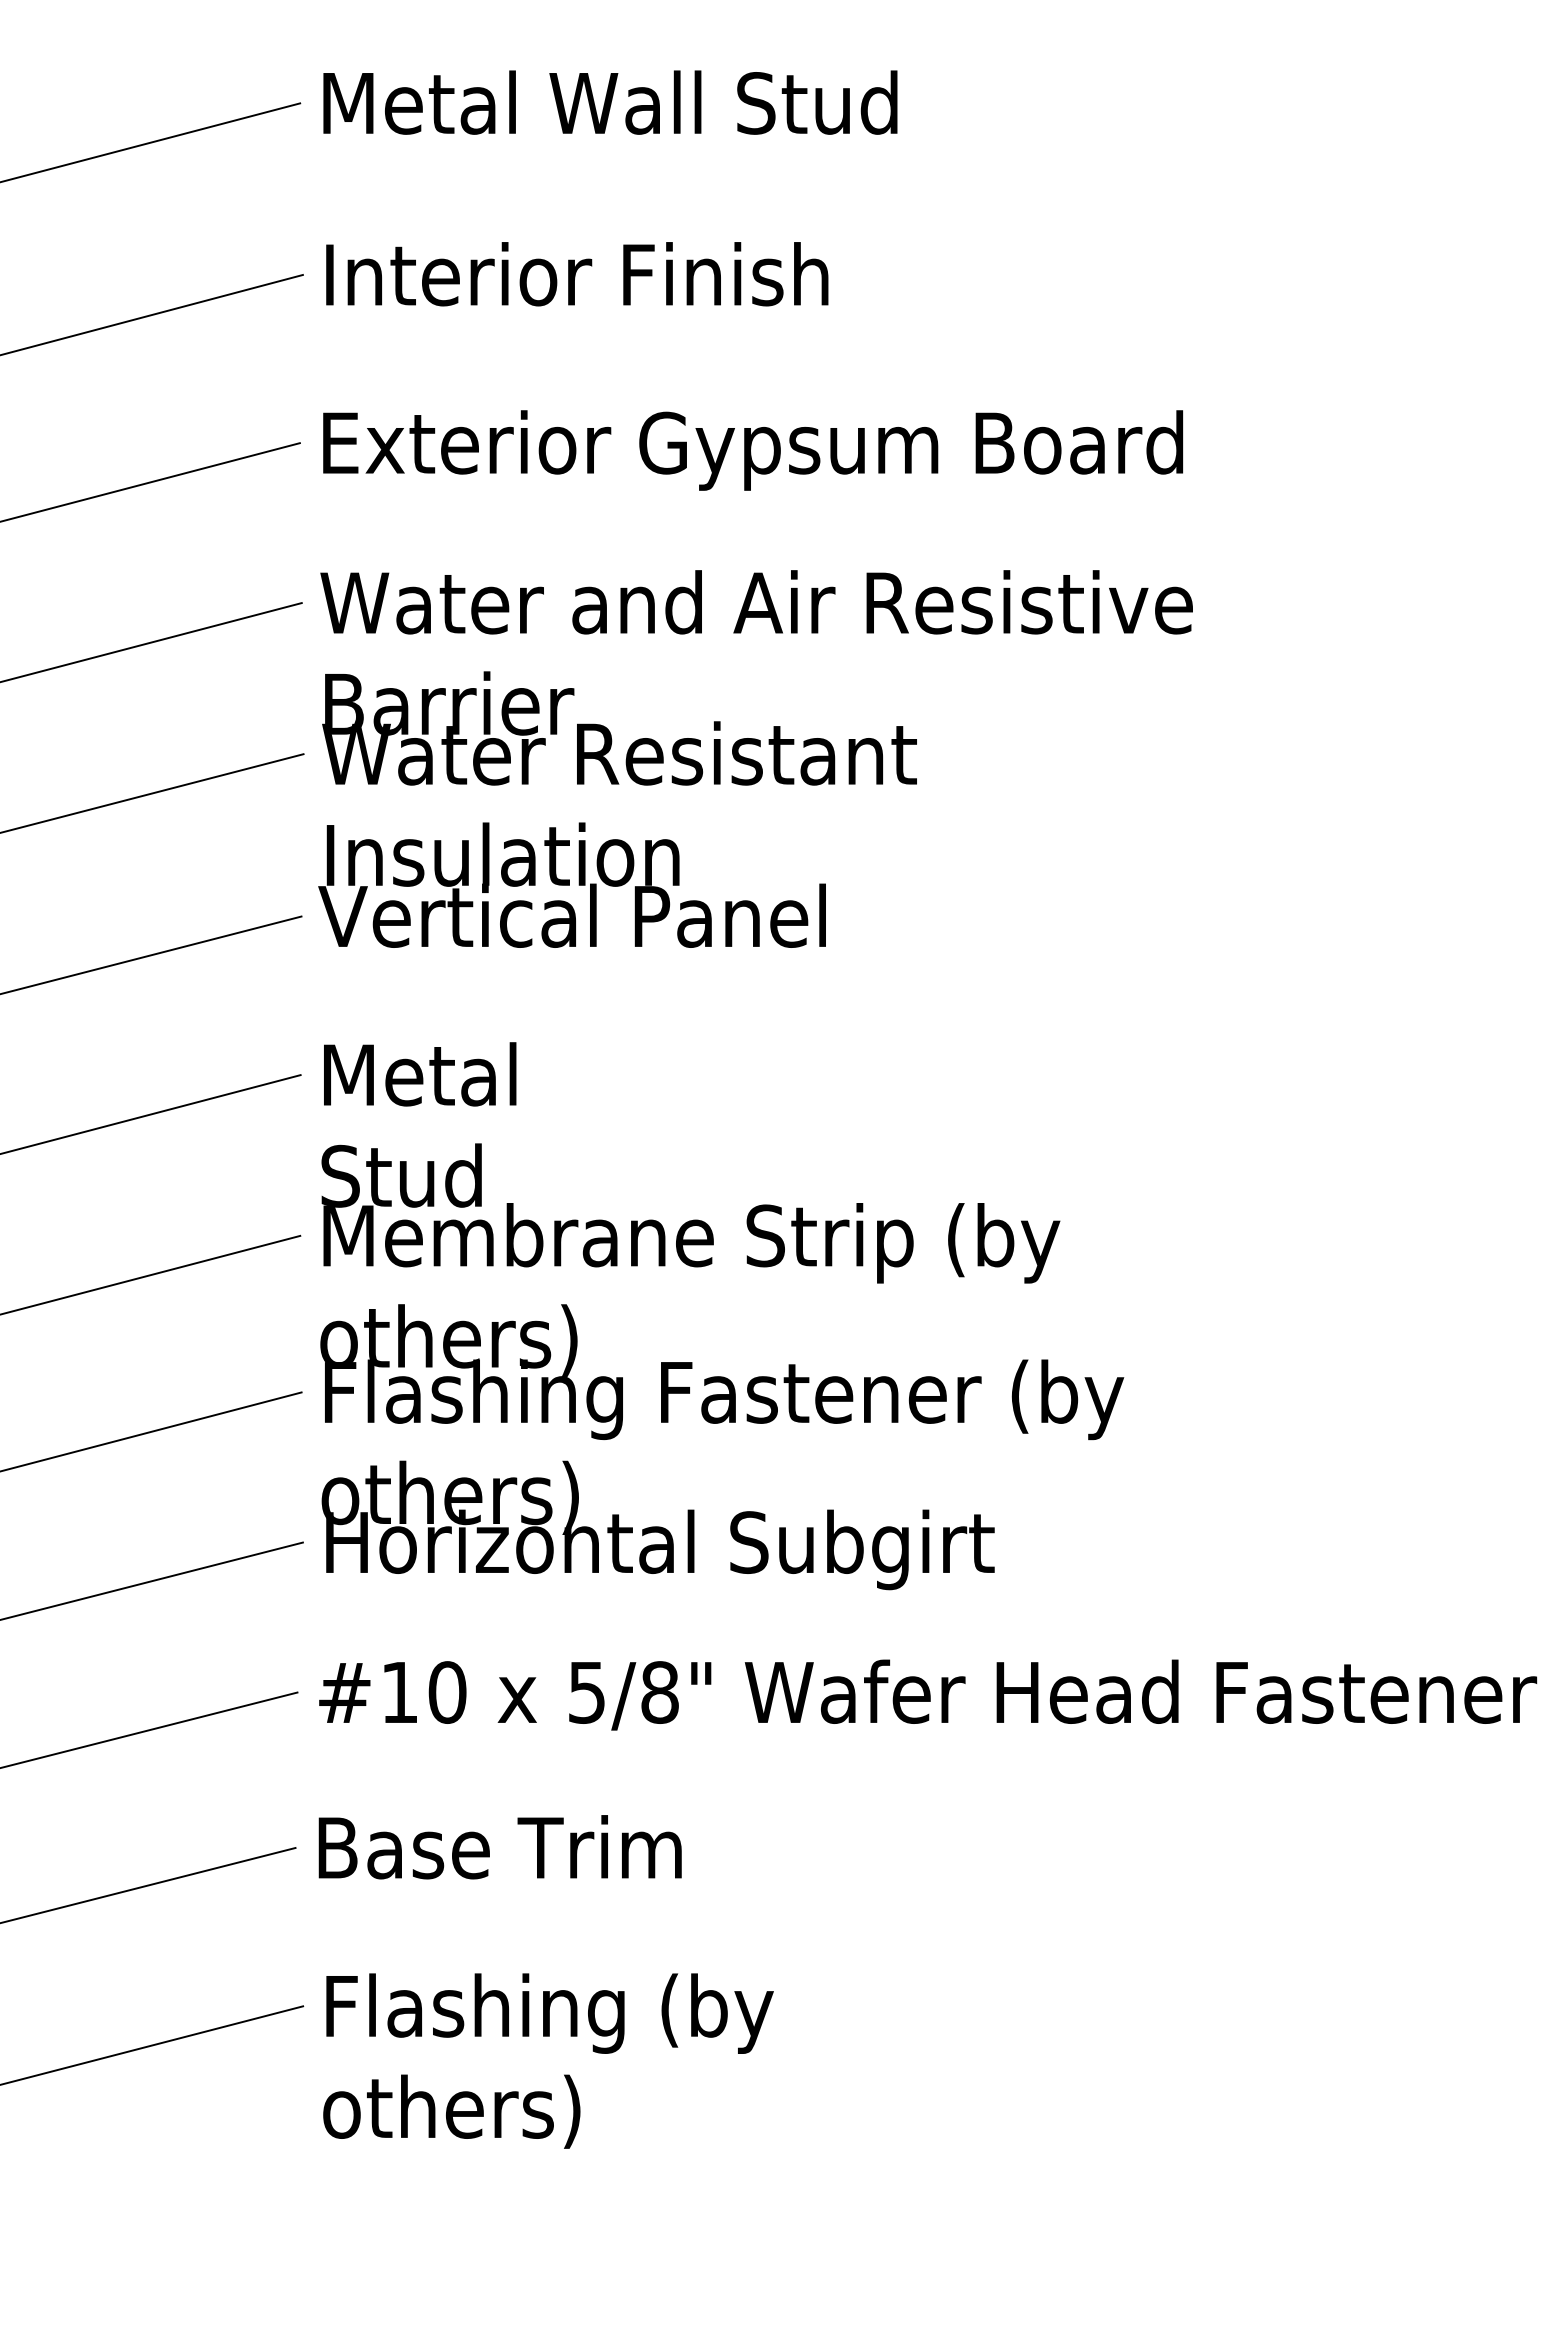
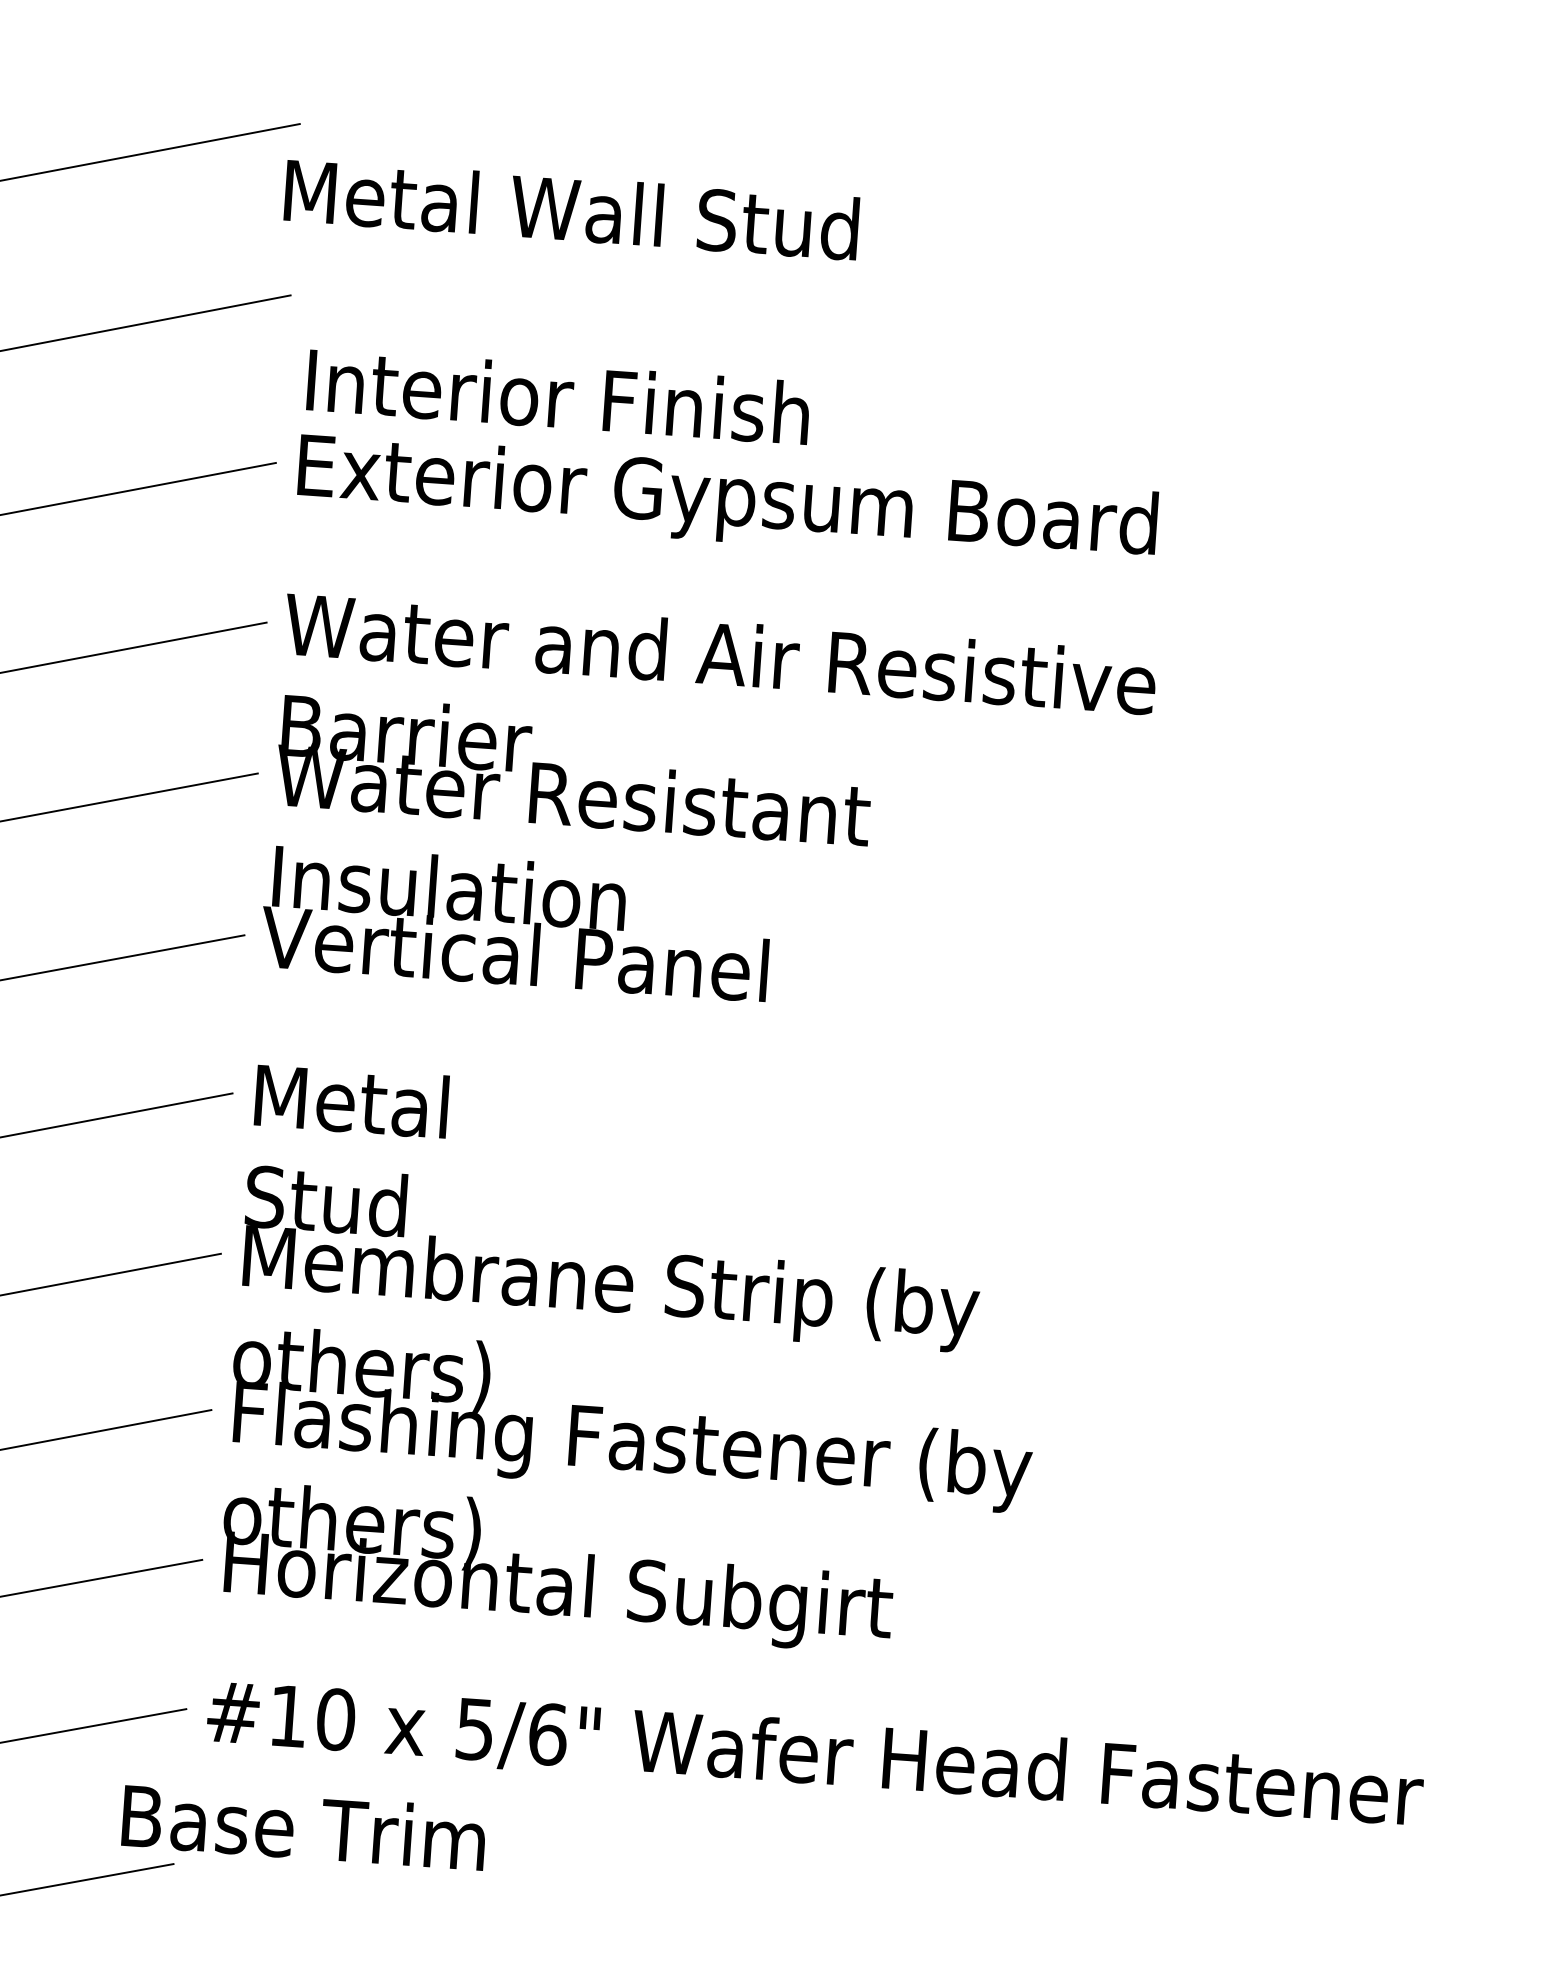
text: (610, 102) -> (571, 209), moved
text: (577, 274) -> (558, 396), moved
text: (660, 1692) -> (548, 1734), 5/8" -> 5/6"
text: (499, 1847) -> (303, 1827), moved

